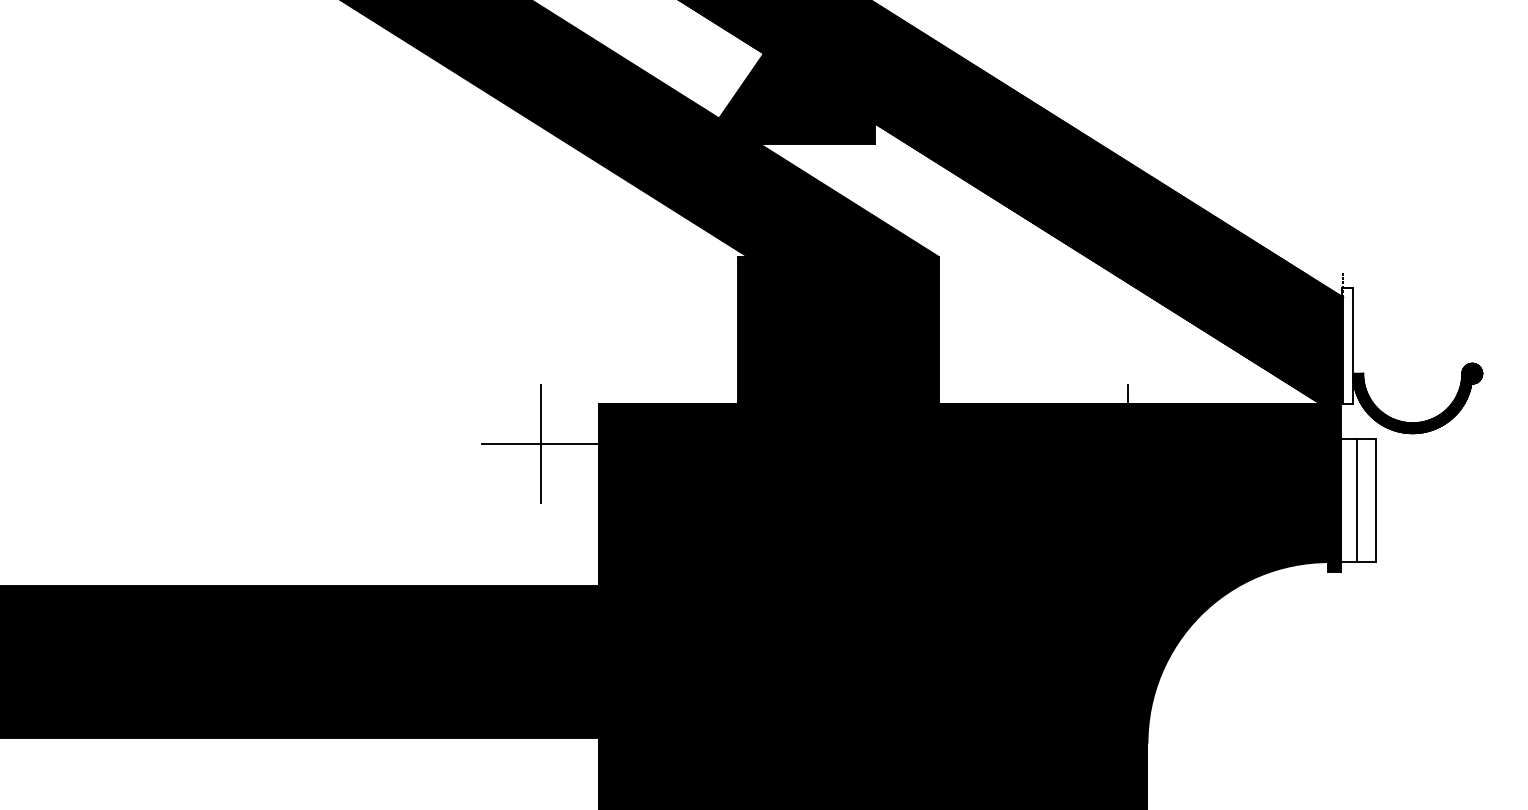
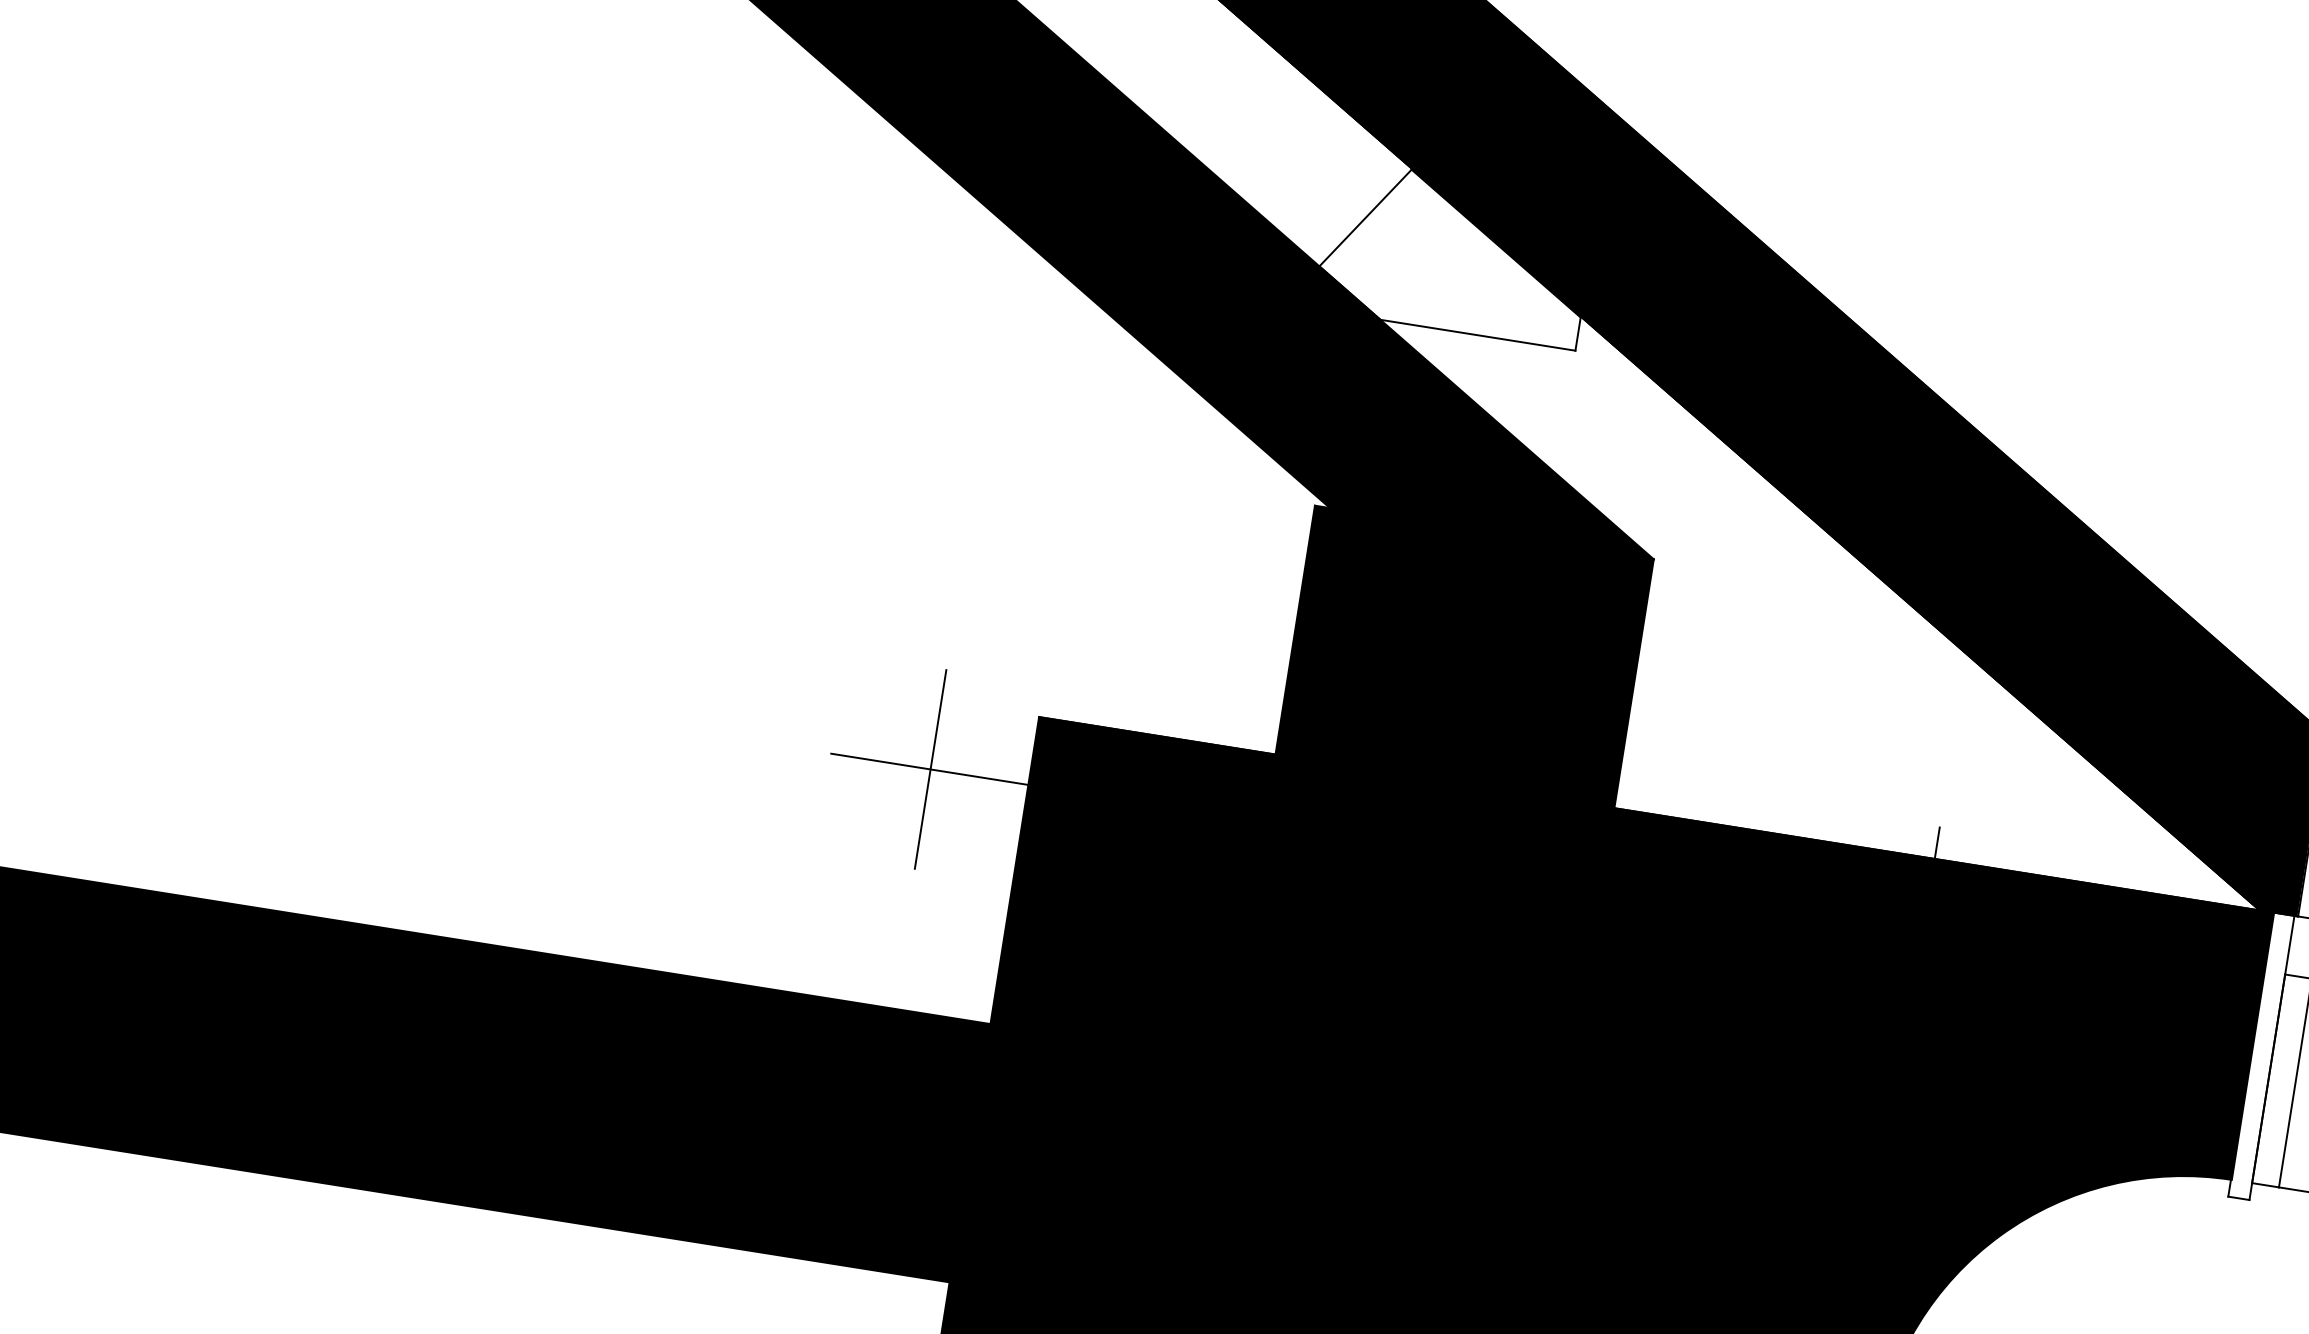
fill: (796, 98) -> (1455, 253), removed
fill: (1334, 488) -> (2261, 1056), removed

